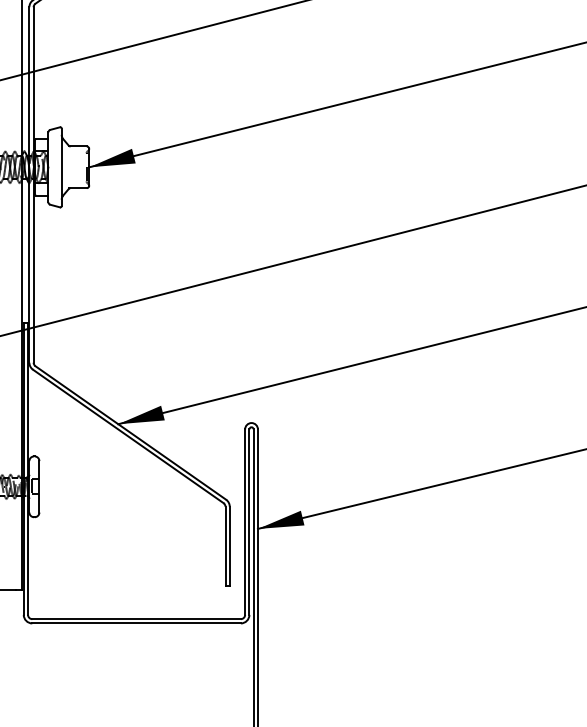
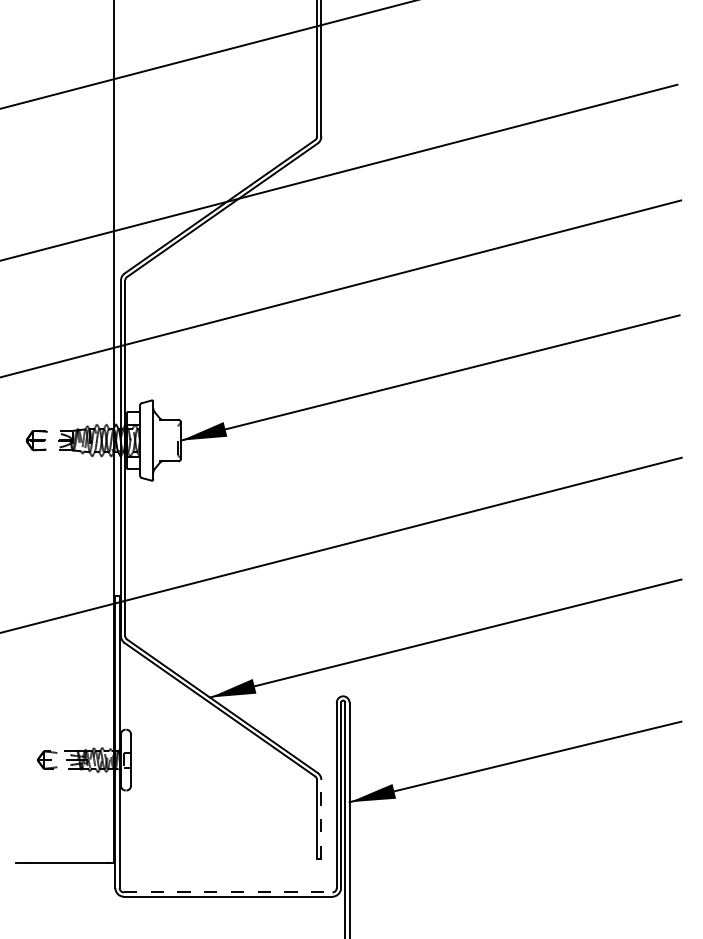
line: (229, 546) -> (321, 819), solid -> dashed
line: (136, 619) -> (228, 892), solid -> dashed

